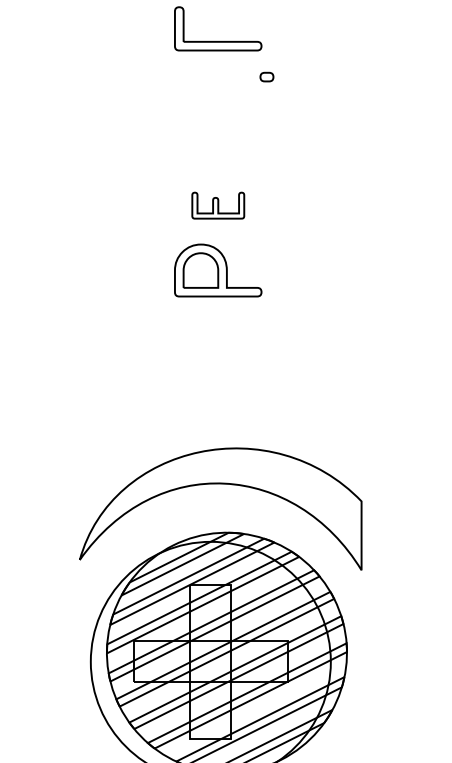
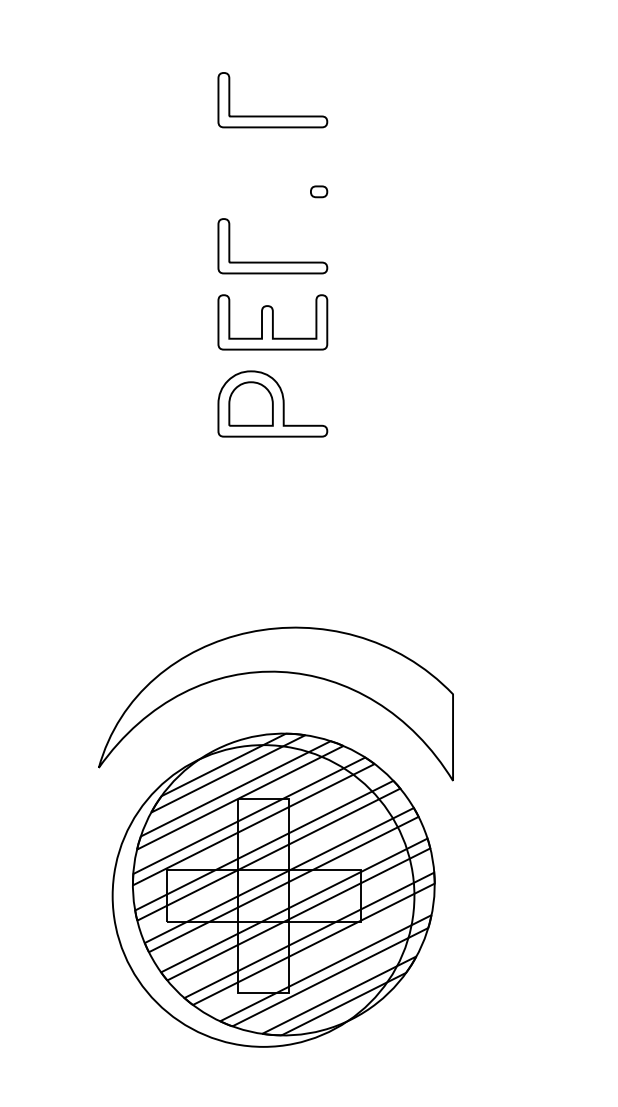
part: (267, 76) -> (319, 191), moved
part: (217, 157) -> (272, 261), added
part: (217, 205) -> (272, 322), size x1.67

